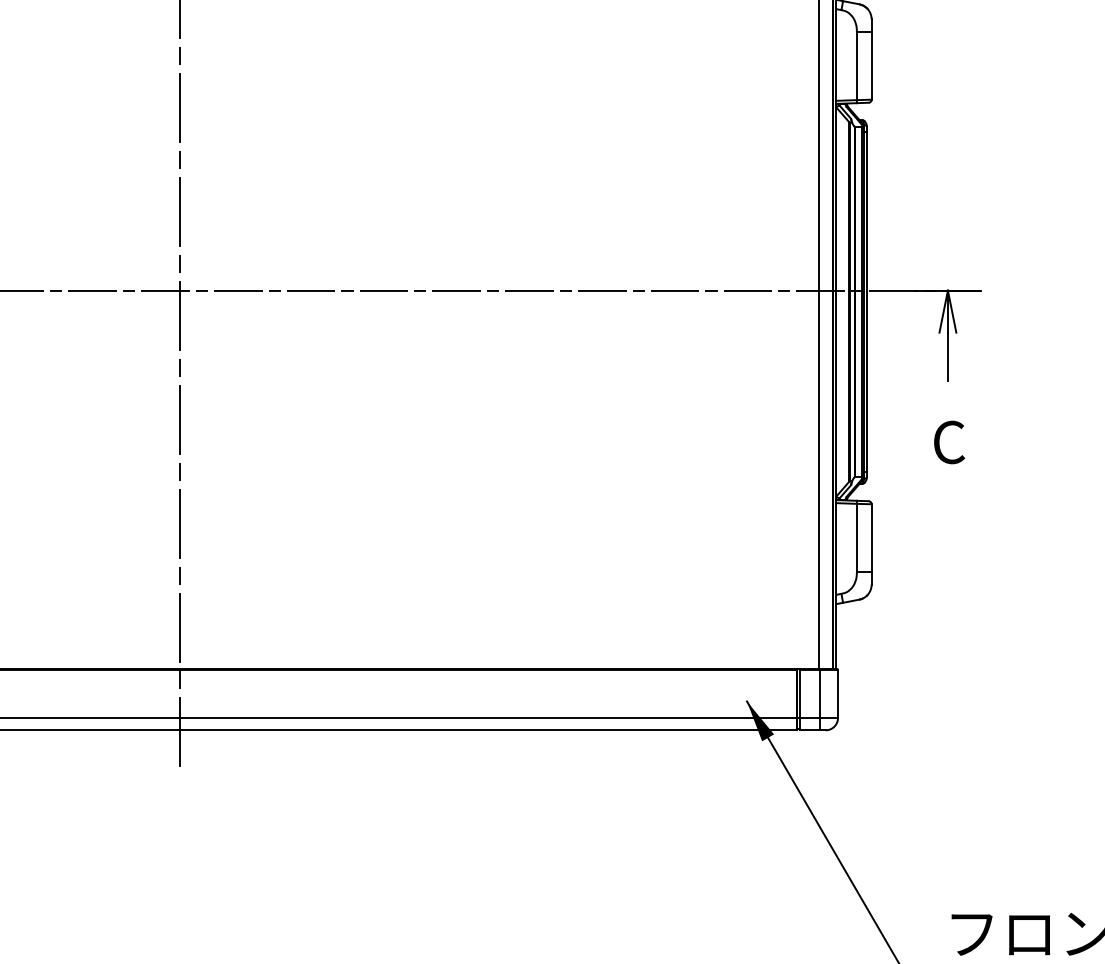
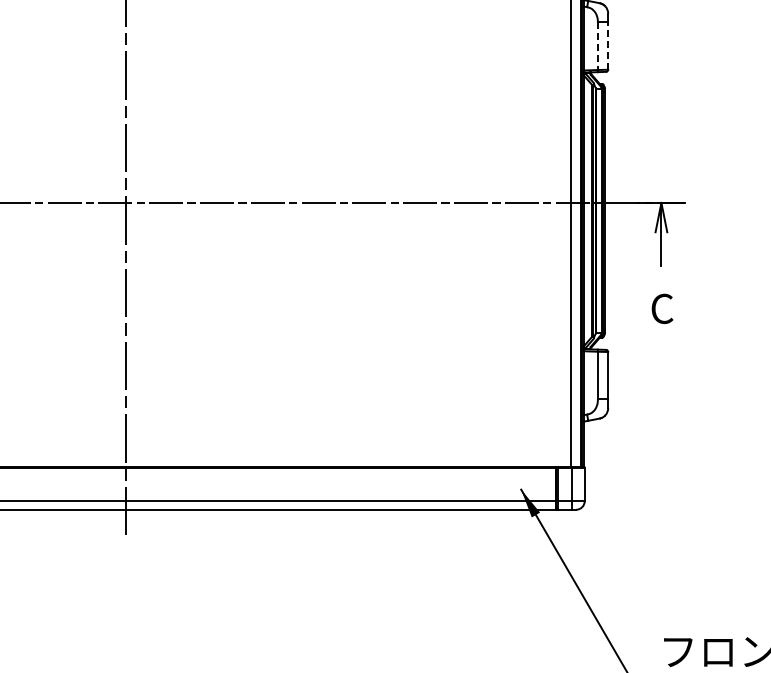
line: (856, 66) -> (597, 46), solid -> dashed
line: (872, 66) -> (608, 46), solid -> dashed

